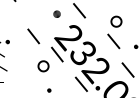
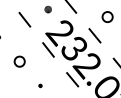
line: (33, 36) -> (24, 19), moved
line: (113, 41) -> (94, 35), moved
part: (43, 66) -> (19, 61), moved

